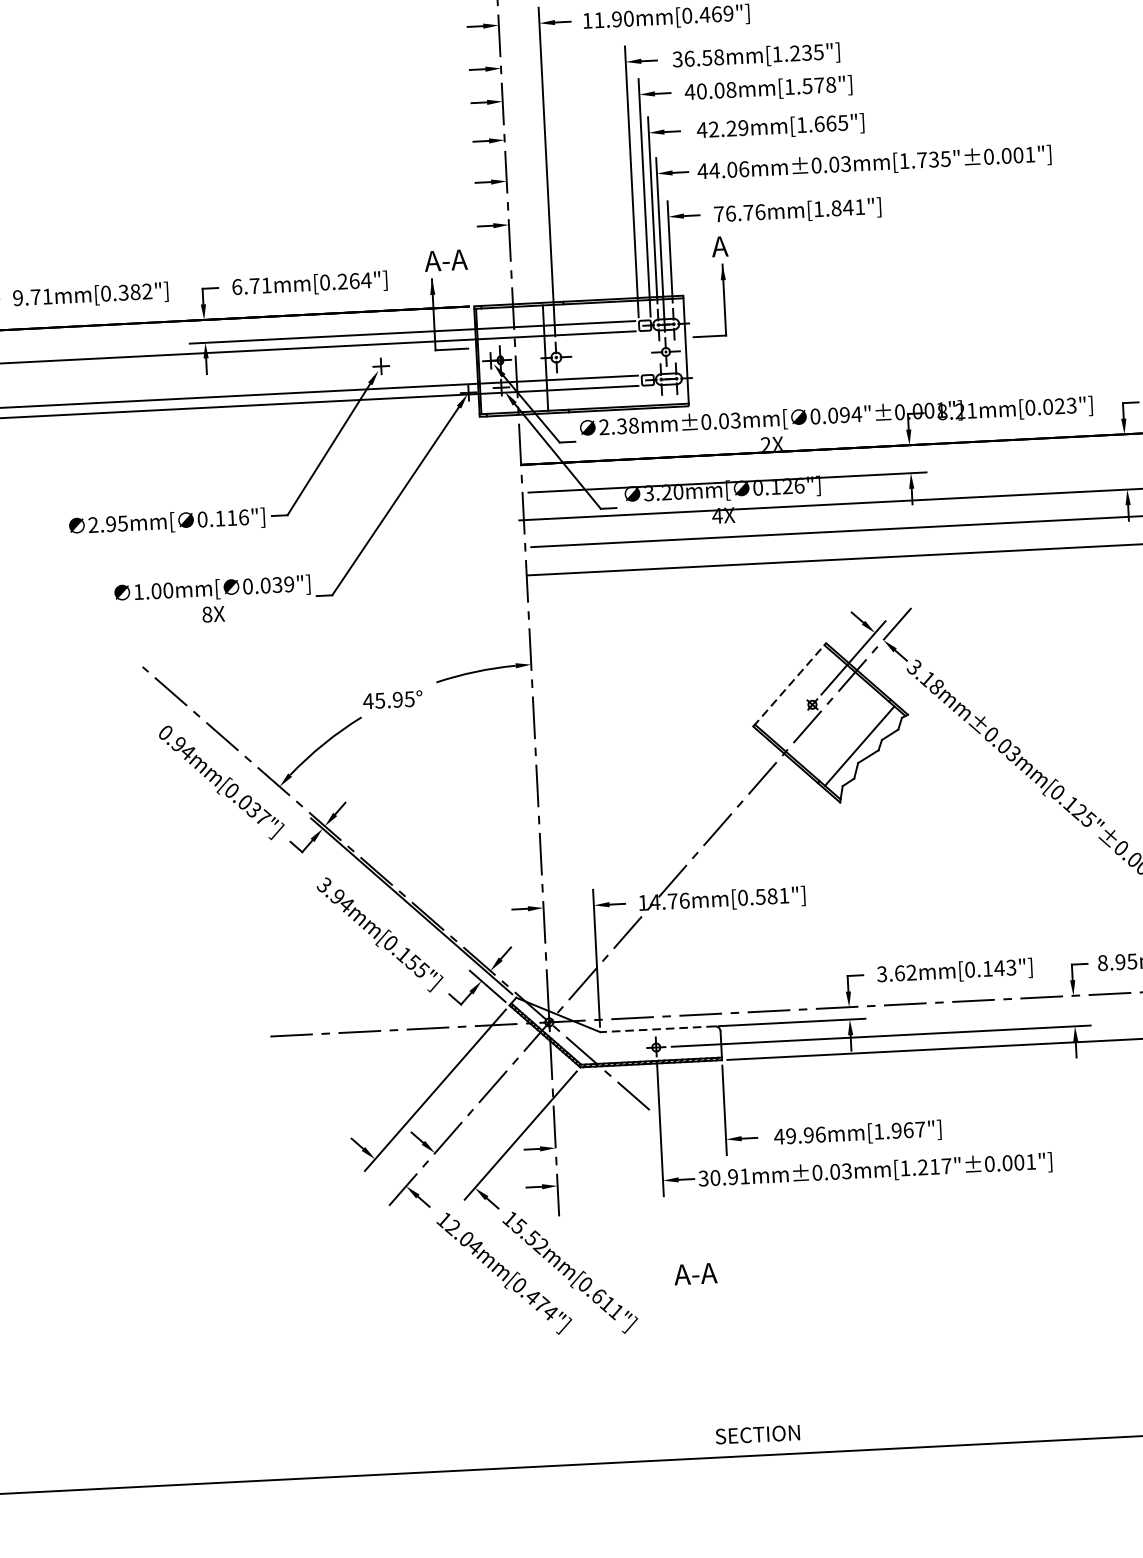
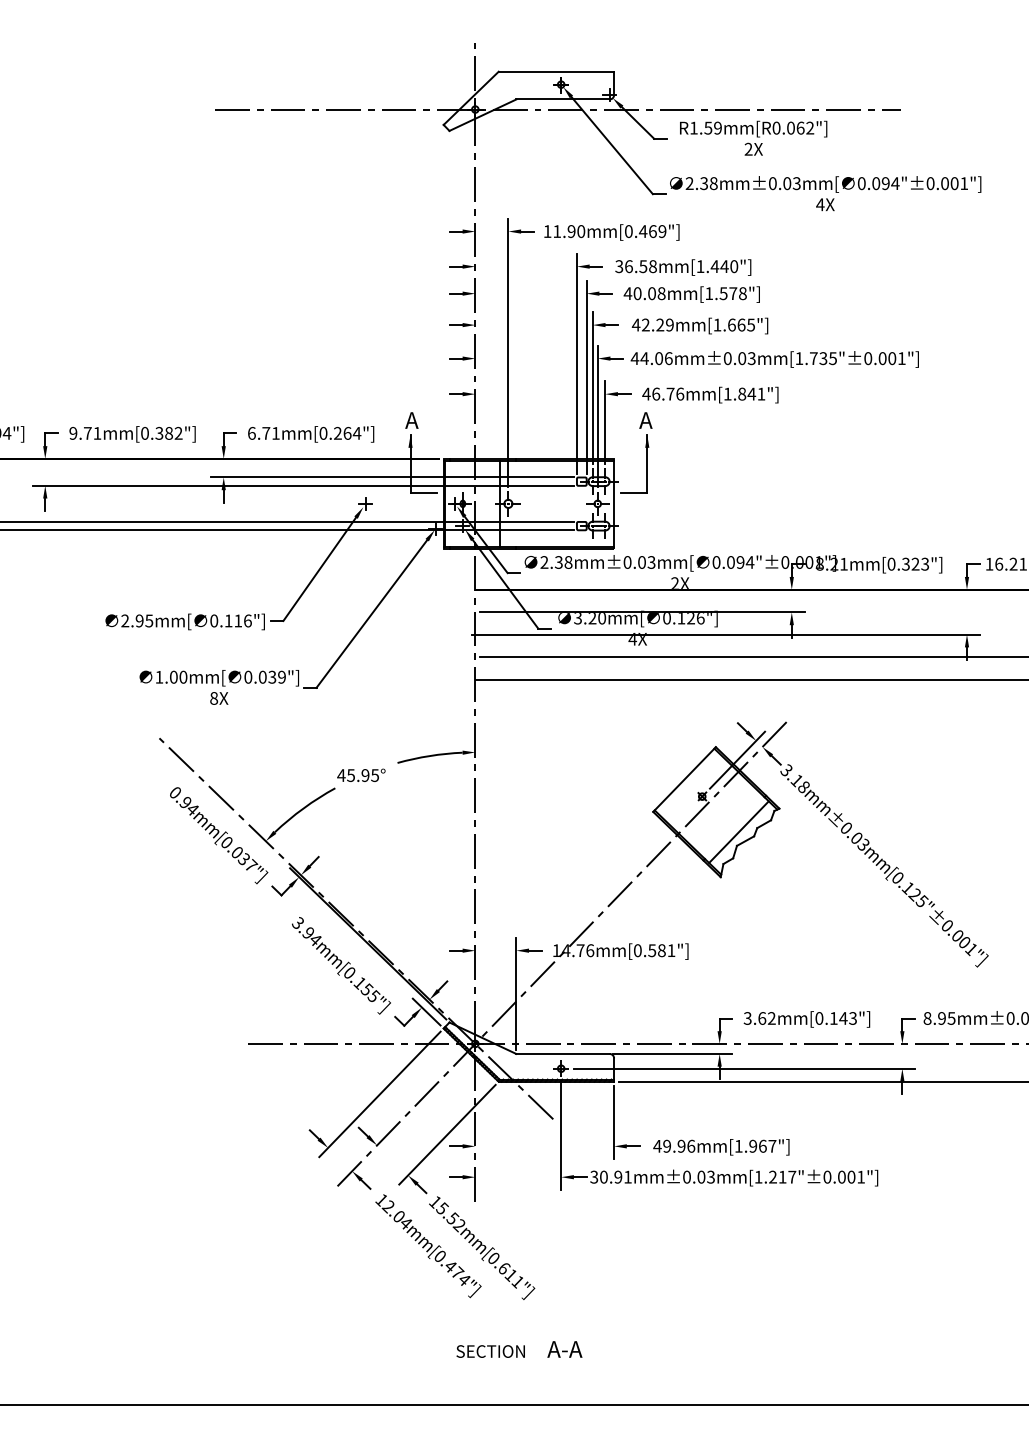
text: (806, 52) -> (724, 266), 36.58mm[1.235"] -> 36.58mm[1.440"]
text: (718, 213) -> (646, 393), 76.76mm[1.841"] -> 46.76mm[1.841"]
text: (454, 260) -> (429, 420), A-A -> A
text: (1047, 406) -> (905, 563), 8.21mm[0.023"] -> 8.21mm[0.323"]
line: (789, 684) -> (684, 779), dashed -> solid
line: (658, 1028) -> (563, 1053), dashed -> solid
text: (695, 1274) -> (564, 1349), moved
text: (757, 1434) -> (490, 1351), moved

